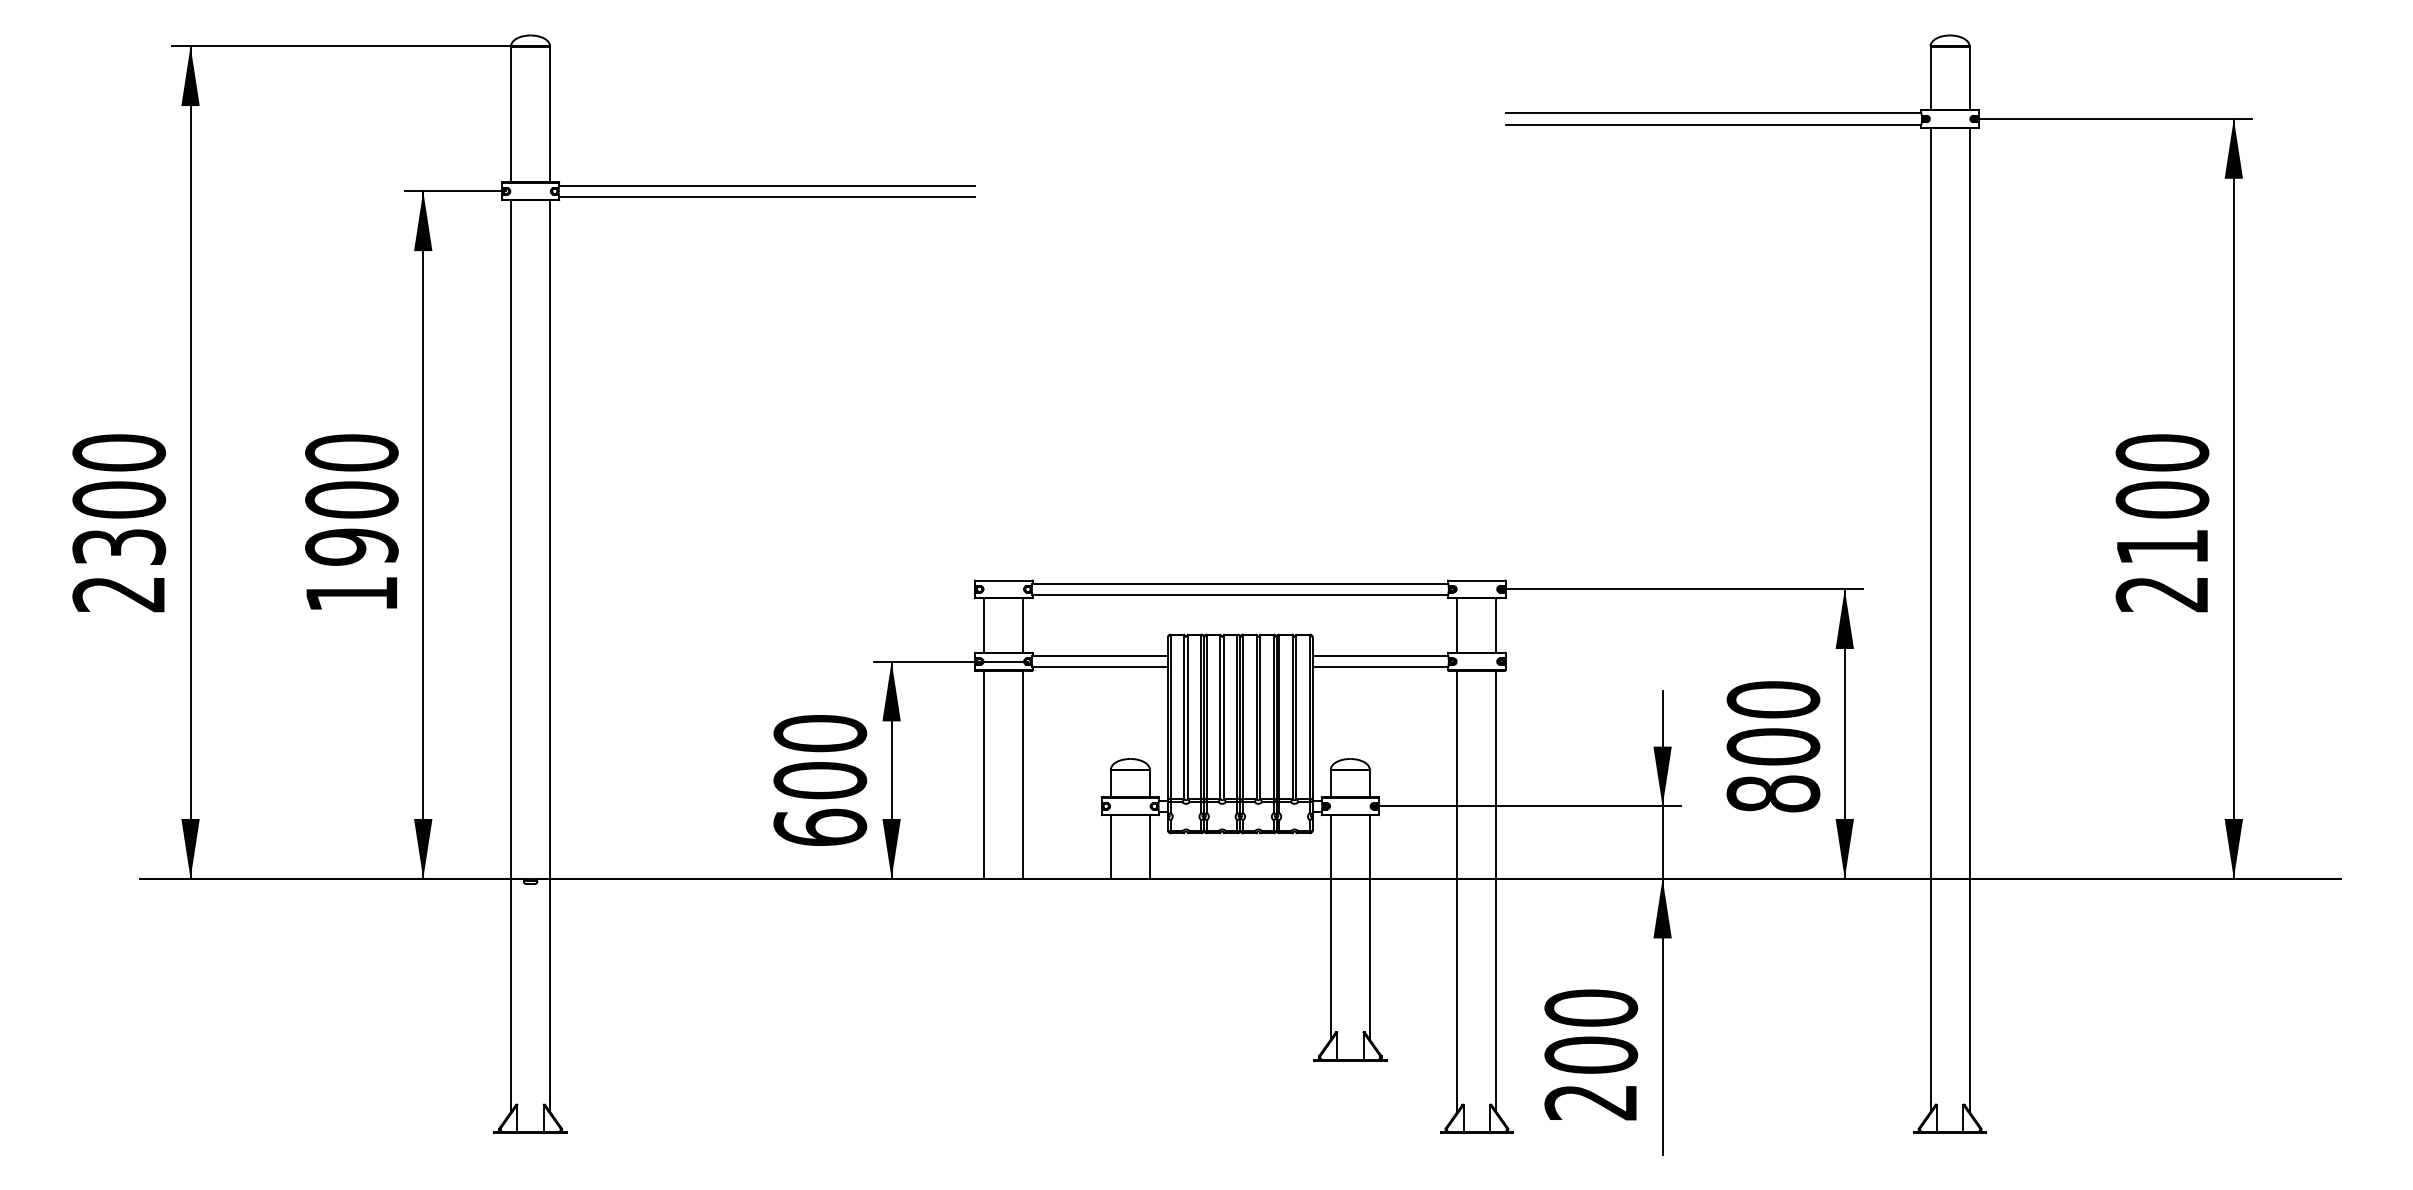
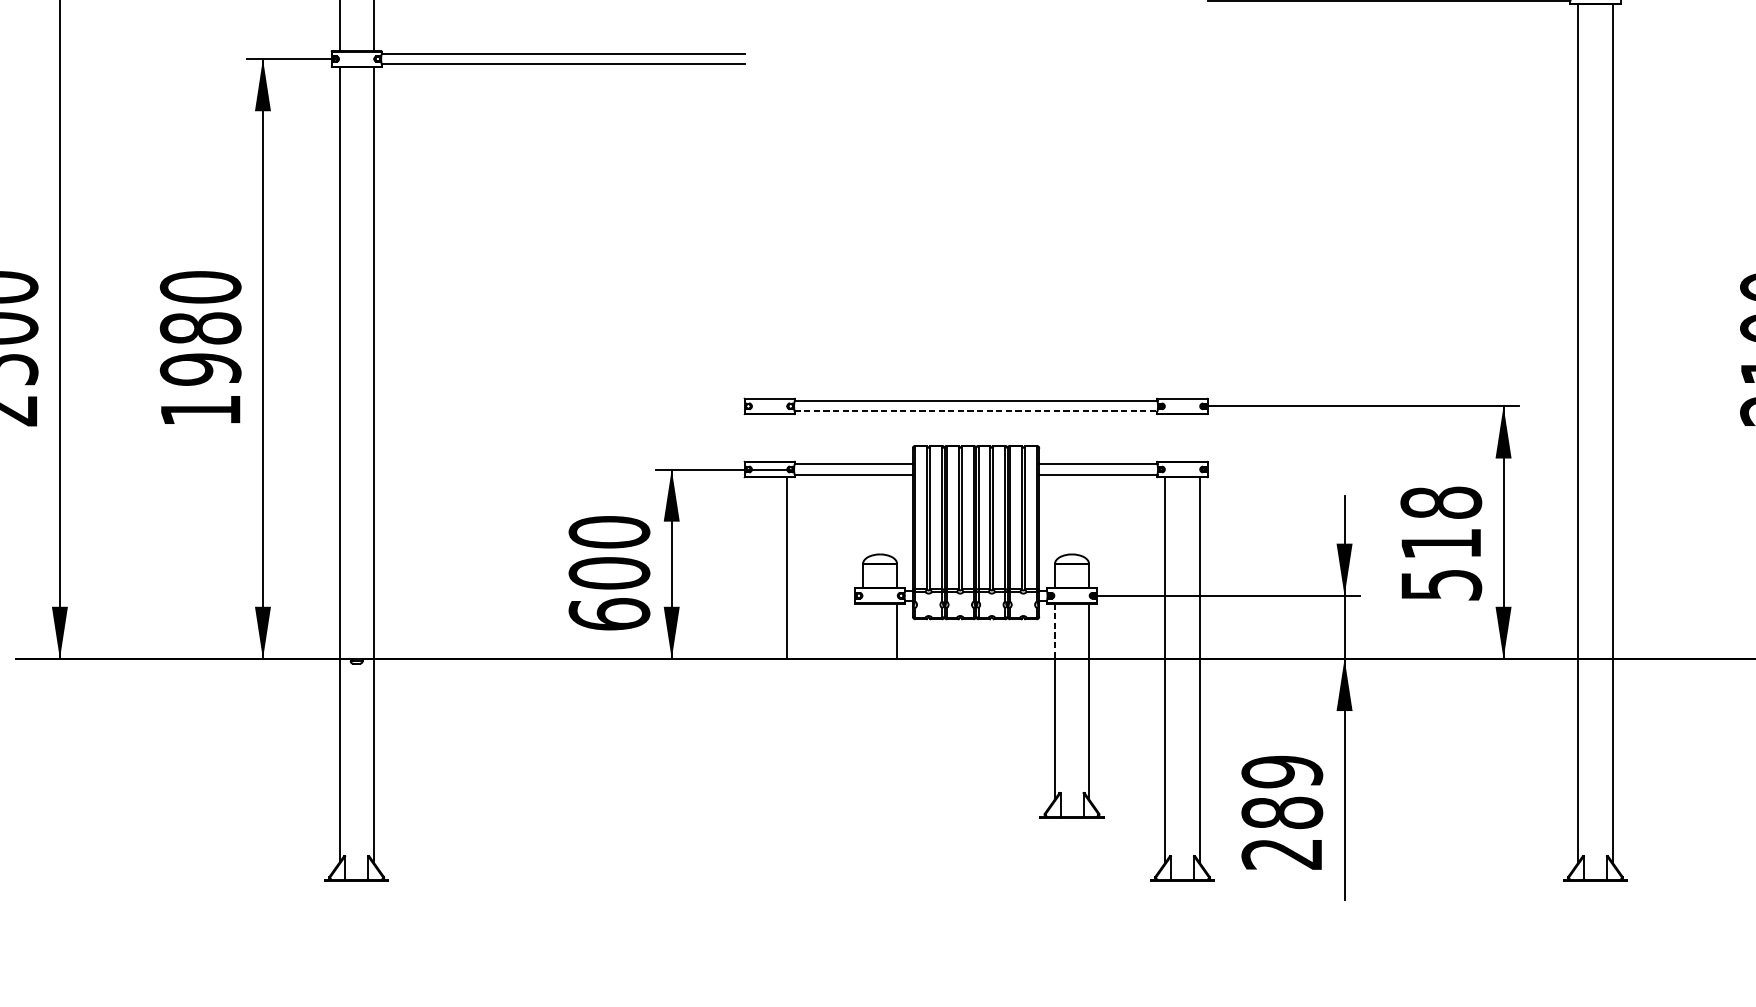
text: (351, 499) -> (200, 328), 1900 -> 1980
line: (1240, 595) -> (976, 411), solid -> dashed
line: (984, 625) -> (752, 437), removed
line: (1023, 625) -> (786, 437), removed
line: (1457, 625) -> (1165, 437), removed
line: (1496, 625) -> (1199, 437), removed
text: (1773, 746) -> (1441, 543), 800 -> 518
line: (984, 774) -> (752, 568), removed
line: (1110, 846) -> (862, 630), removed
line: (1330, 847) -> (1054, 631), solid -> dashed
text: (1591, 1031) -> (1282, 792), 200 -> 289

